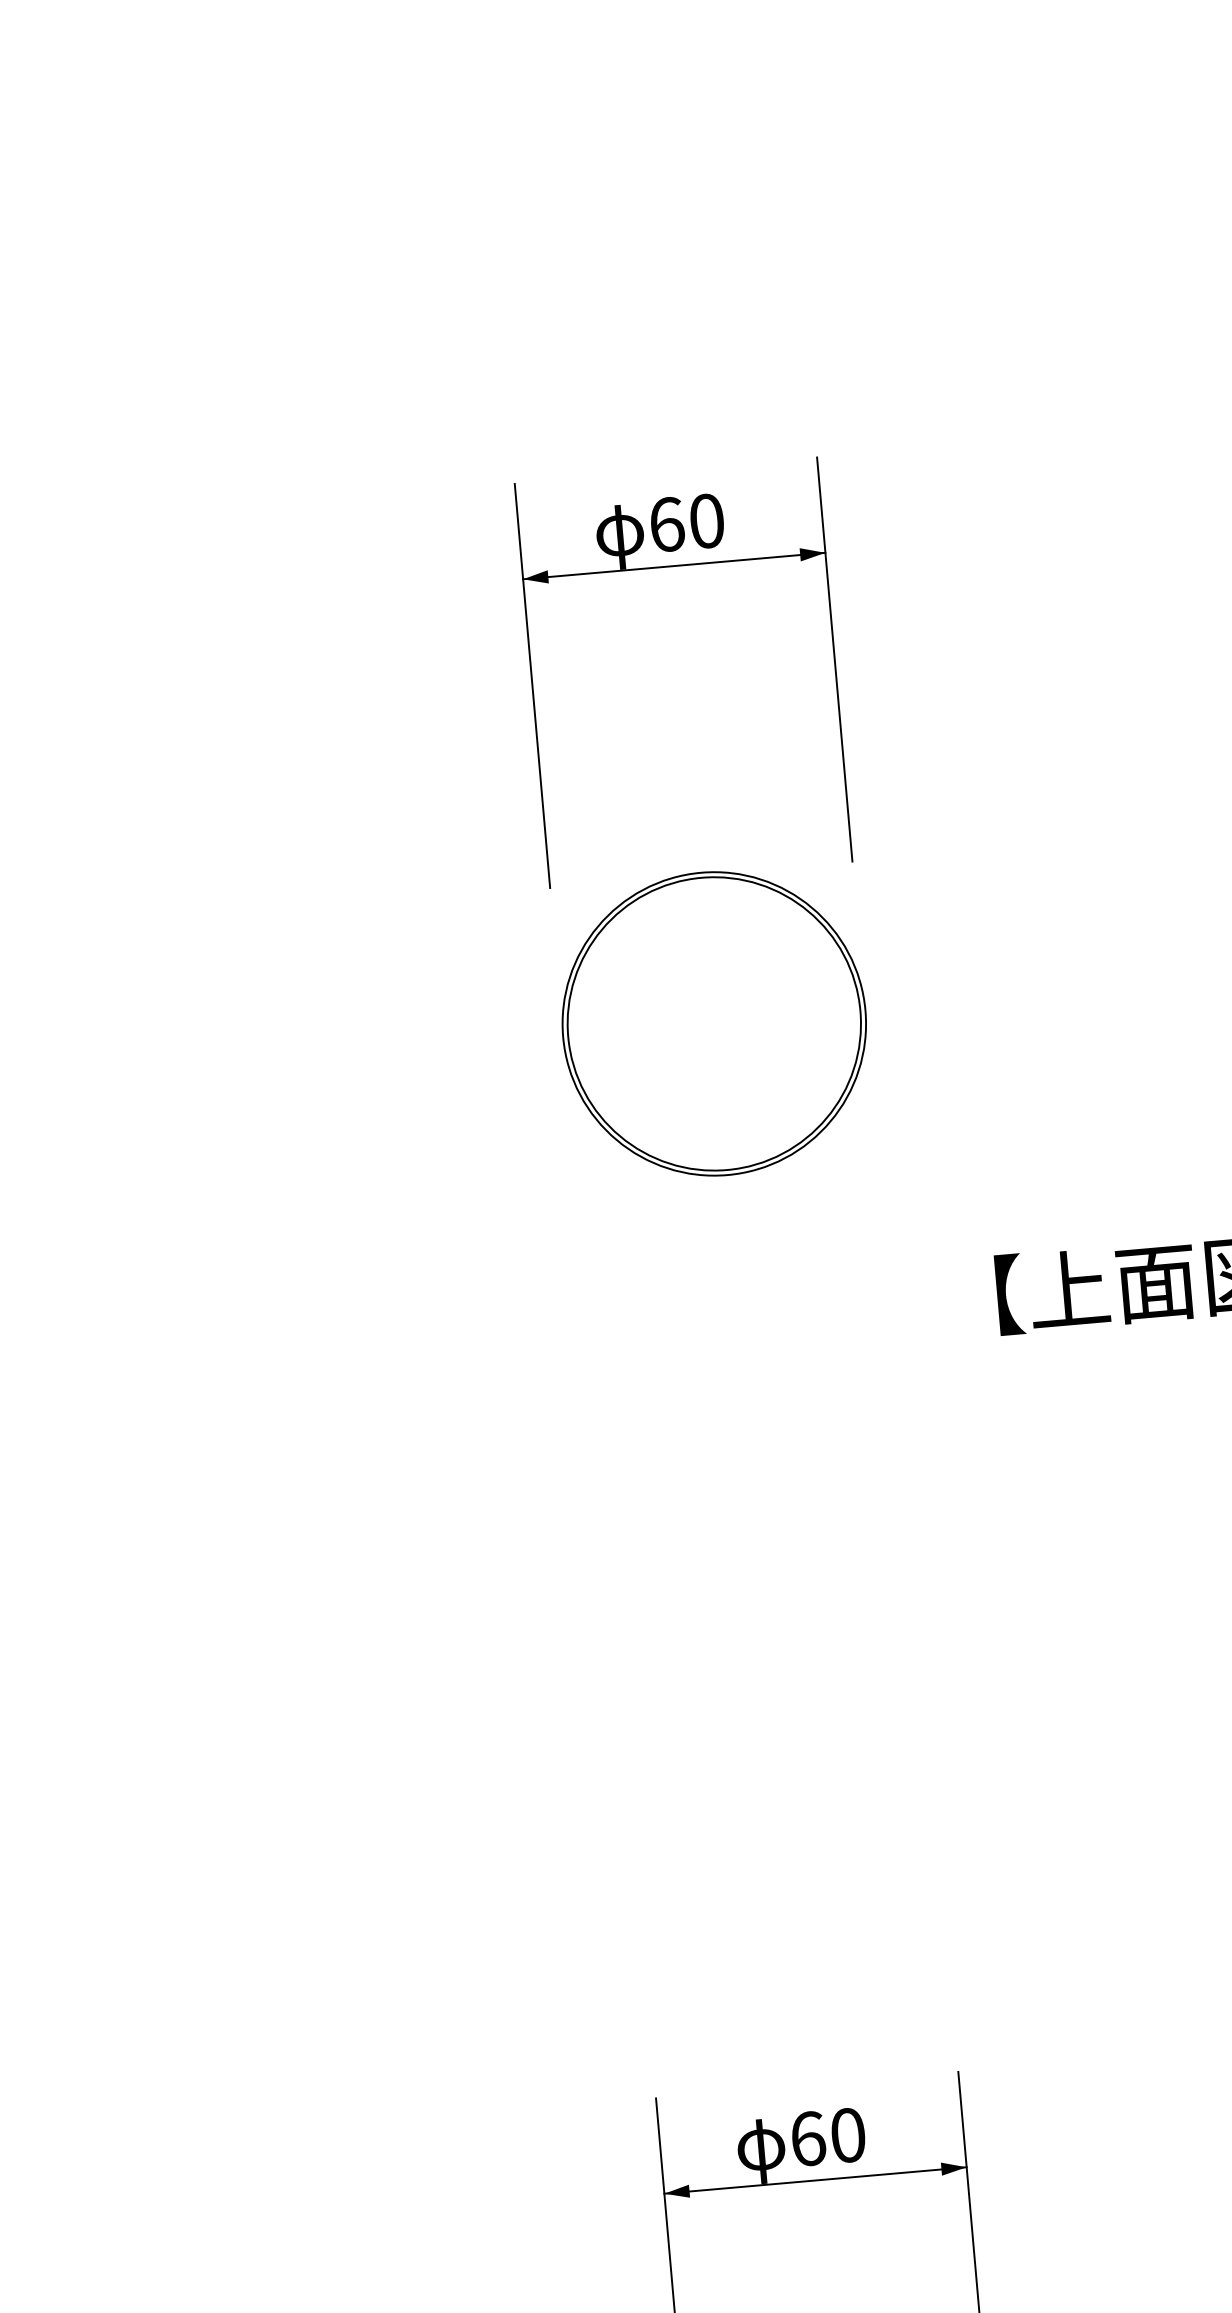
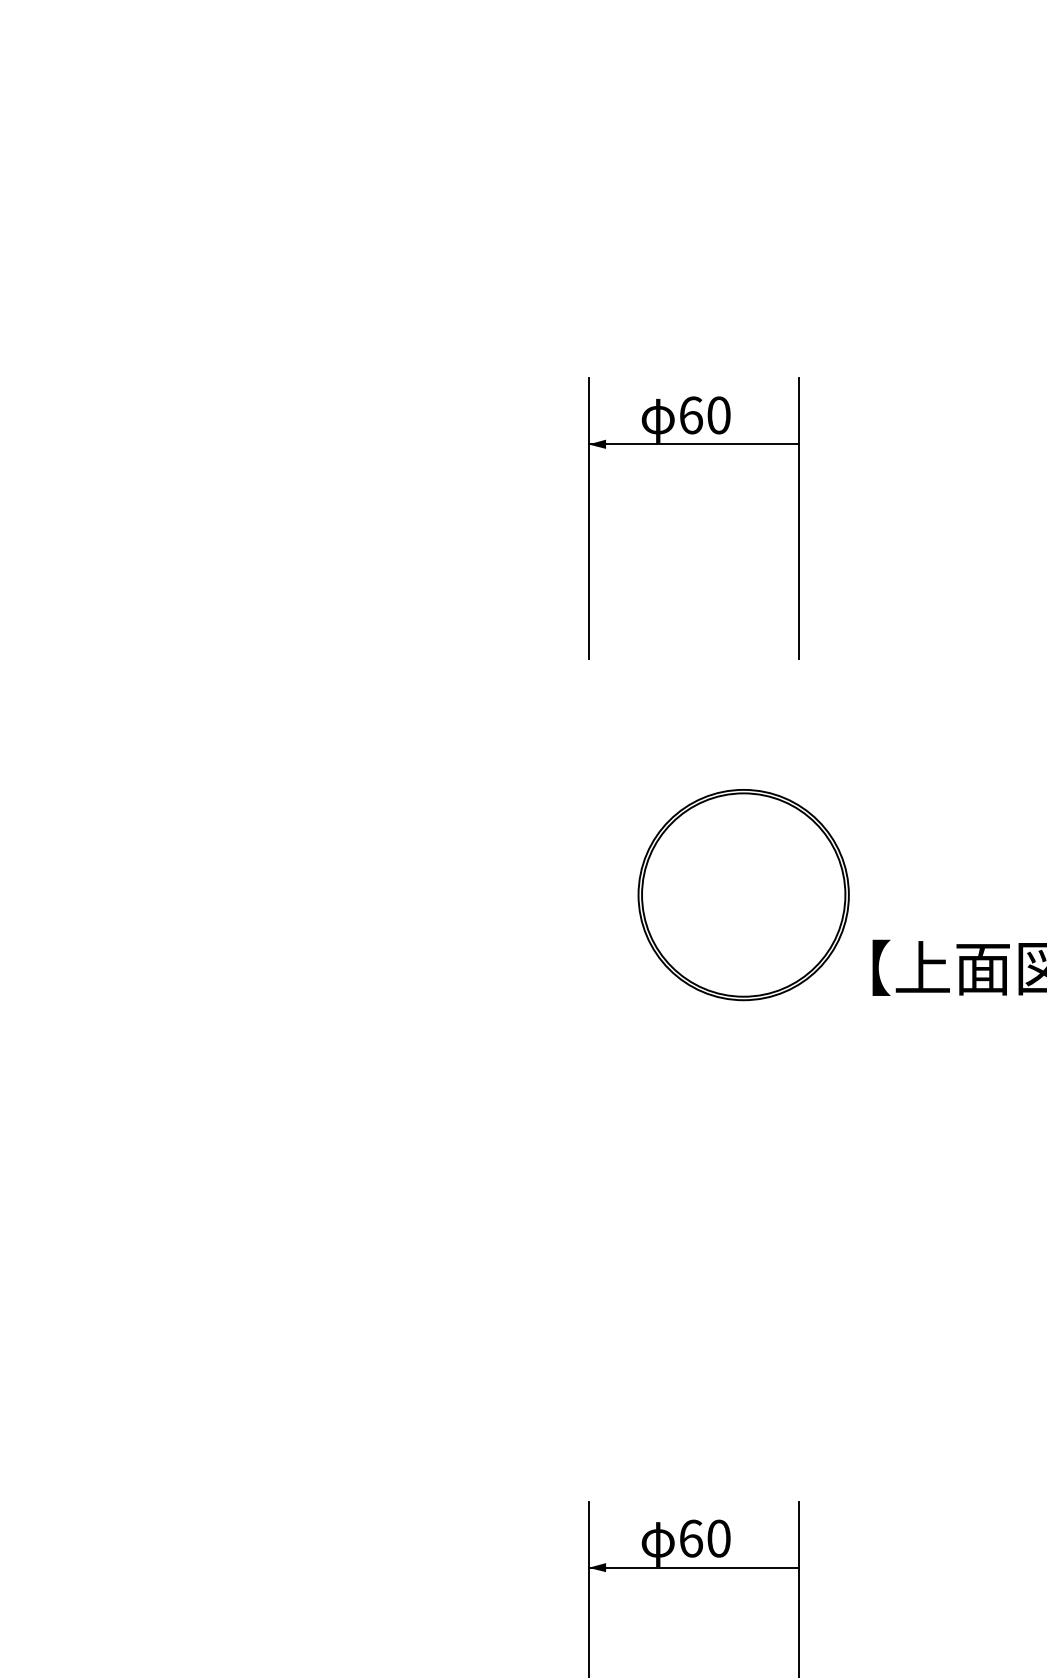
fill: (811, 552) -> (789, 443), removed
part: (714, 1024) -> (743, 895), moved
fill: (953, 2167) -> (789, 1567), removed

